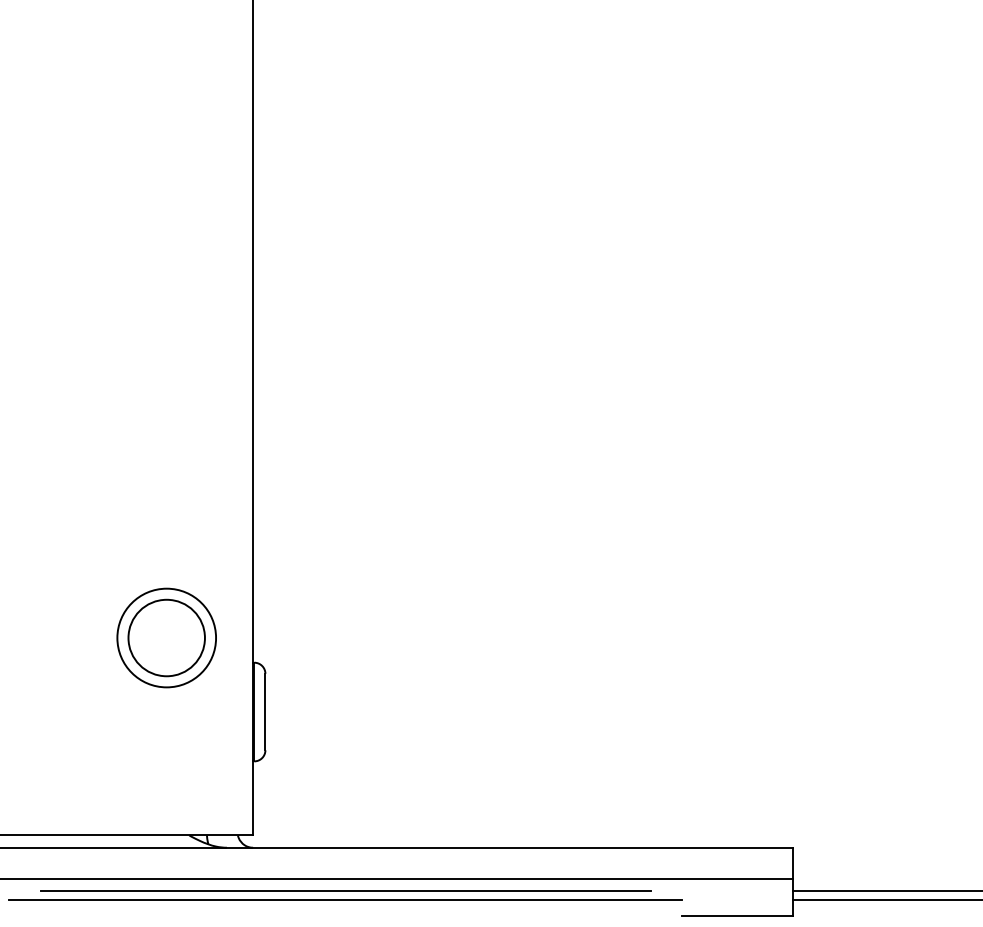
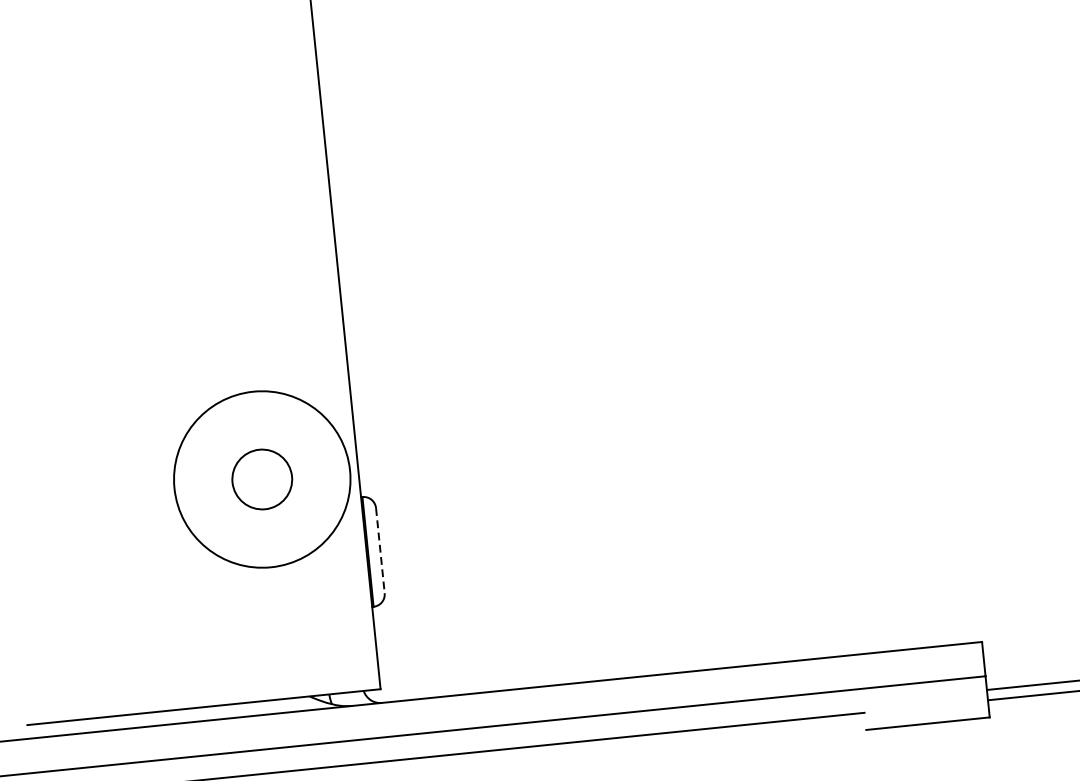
circle: (166, 637) -> (261, 478), size x0.7
circle: (166, 637) -> (261, 478), size x1.6
line: (265, 712) -> (380, 551), solid -> dashed
line: (345, 890) -> (489, 740), removed

